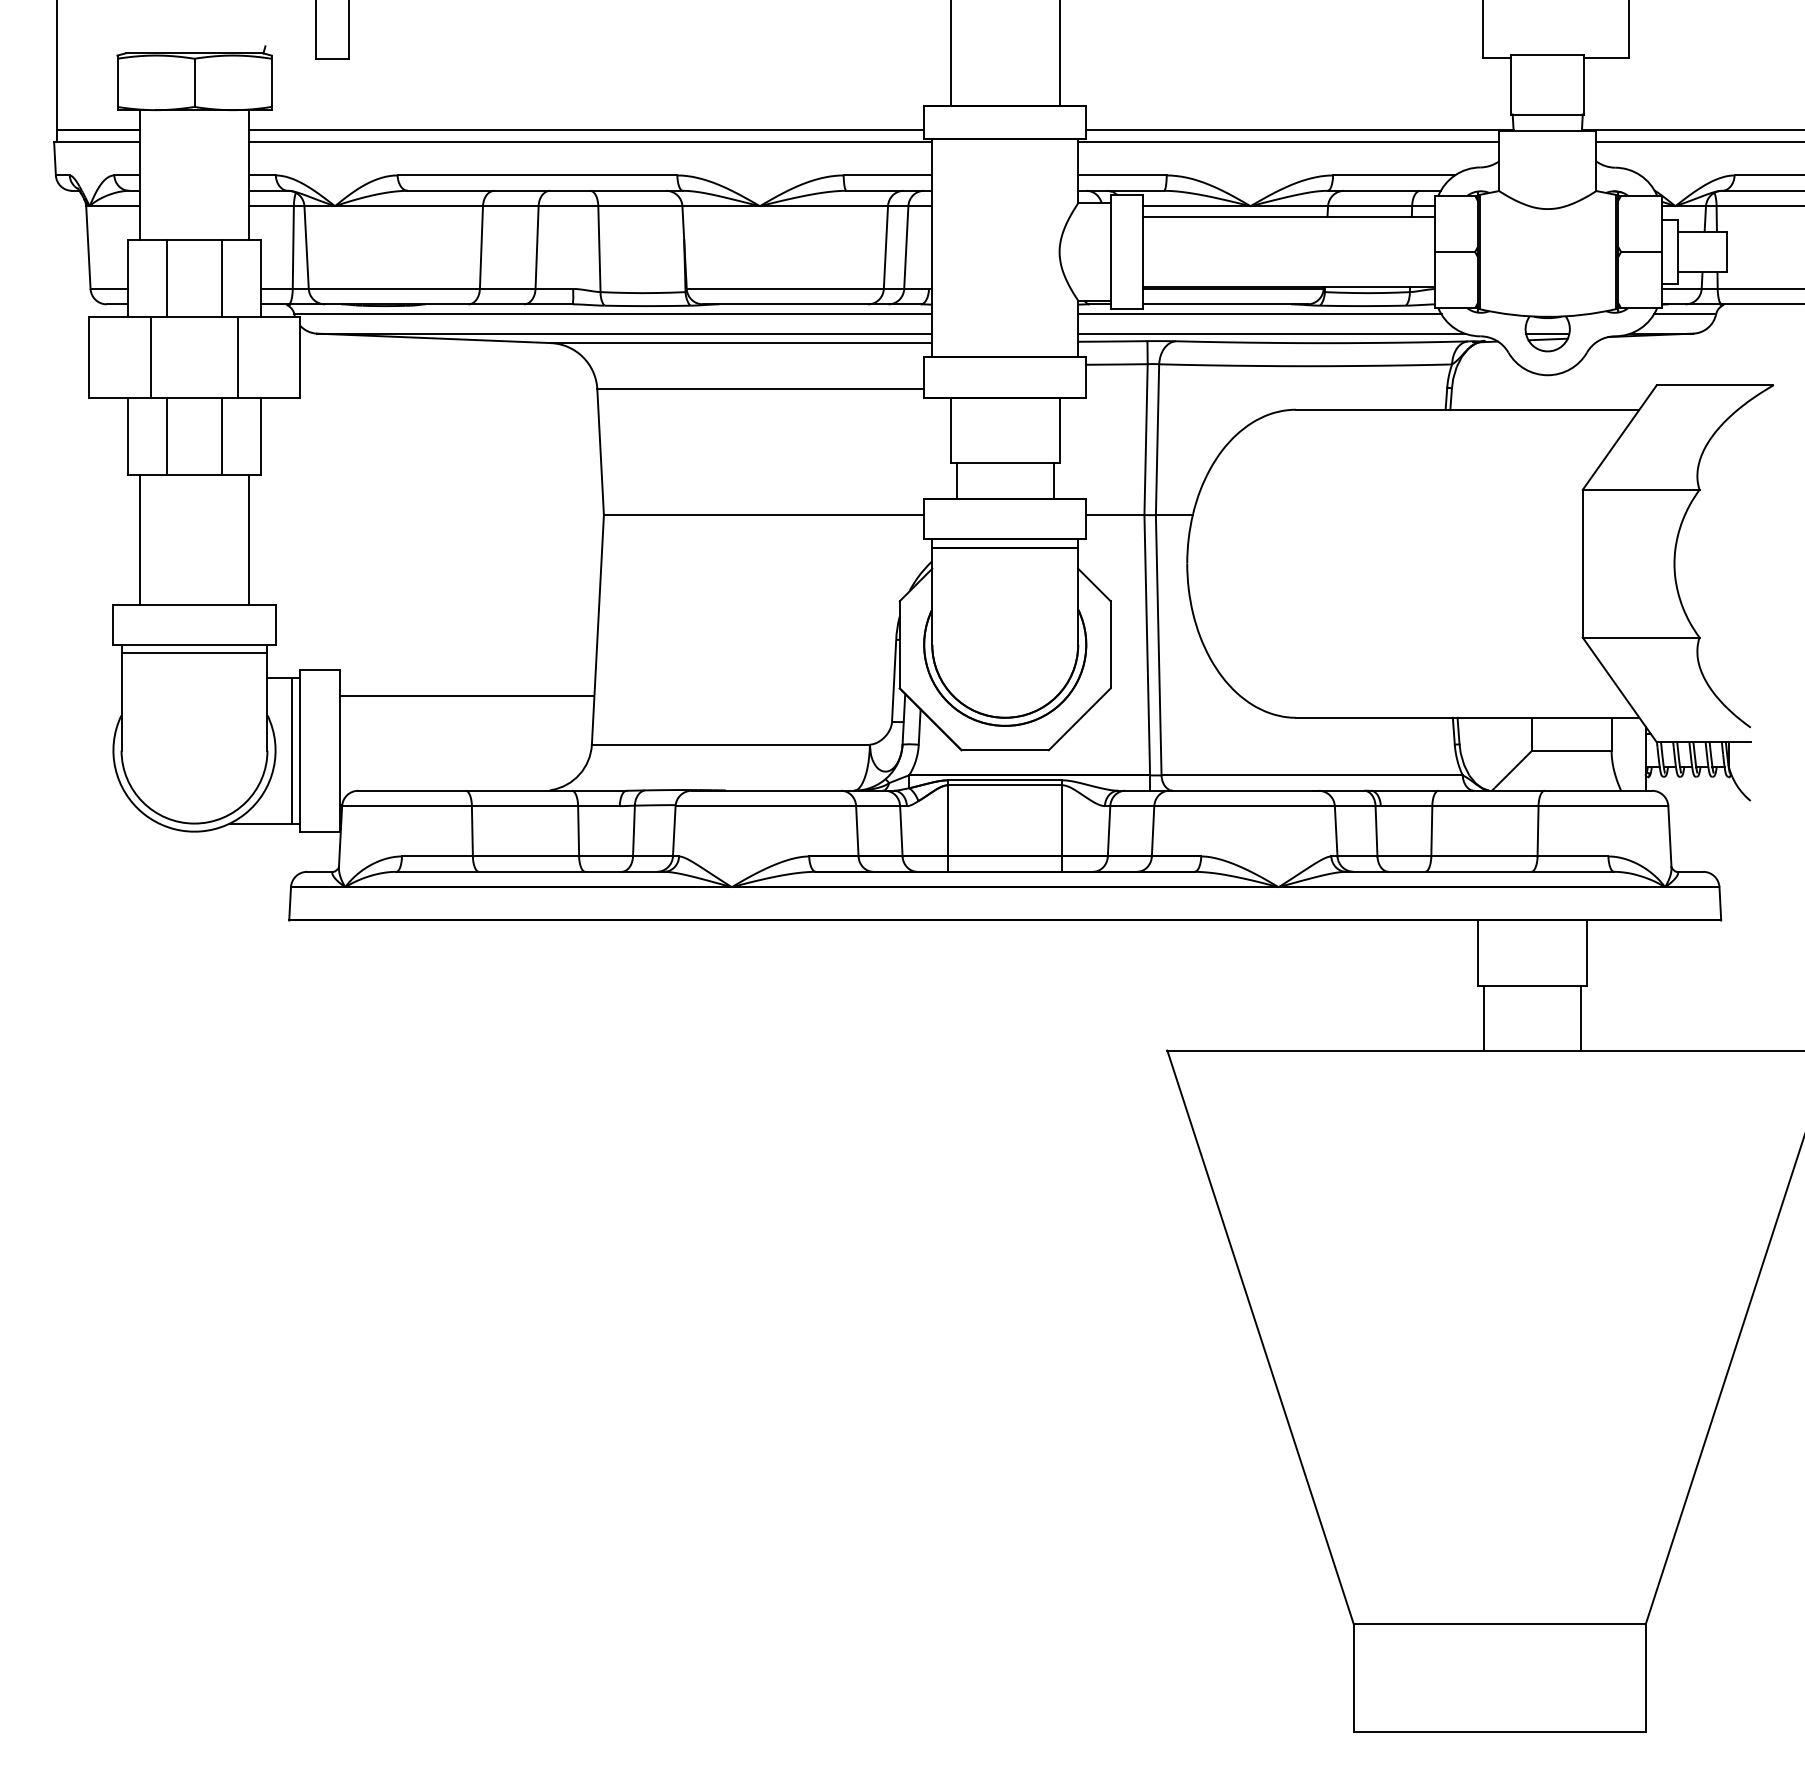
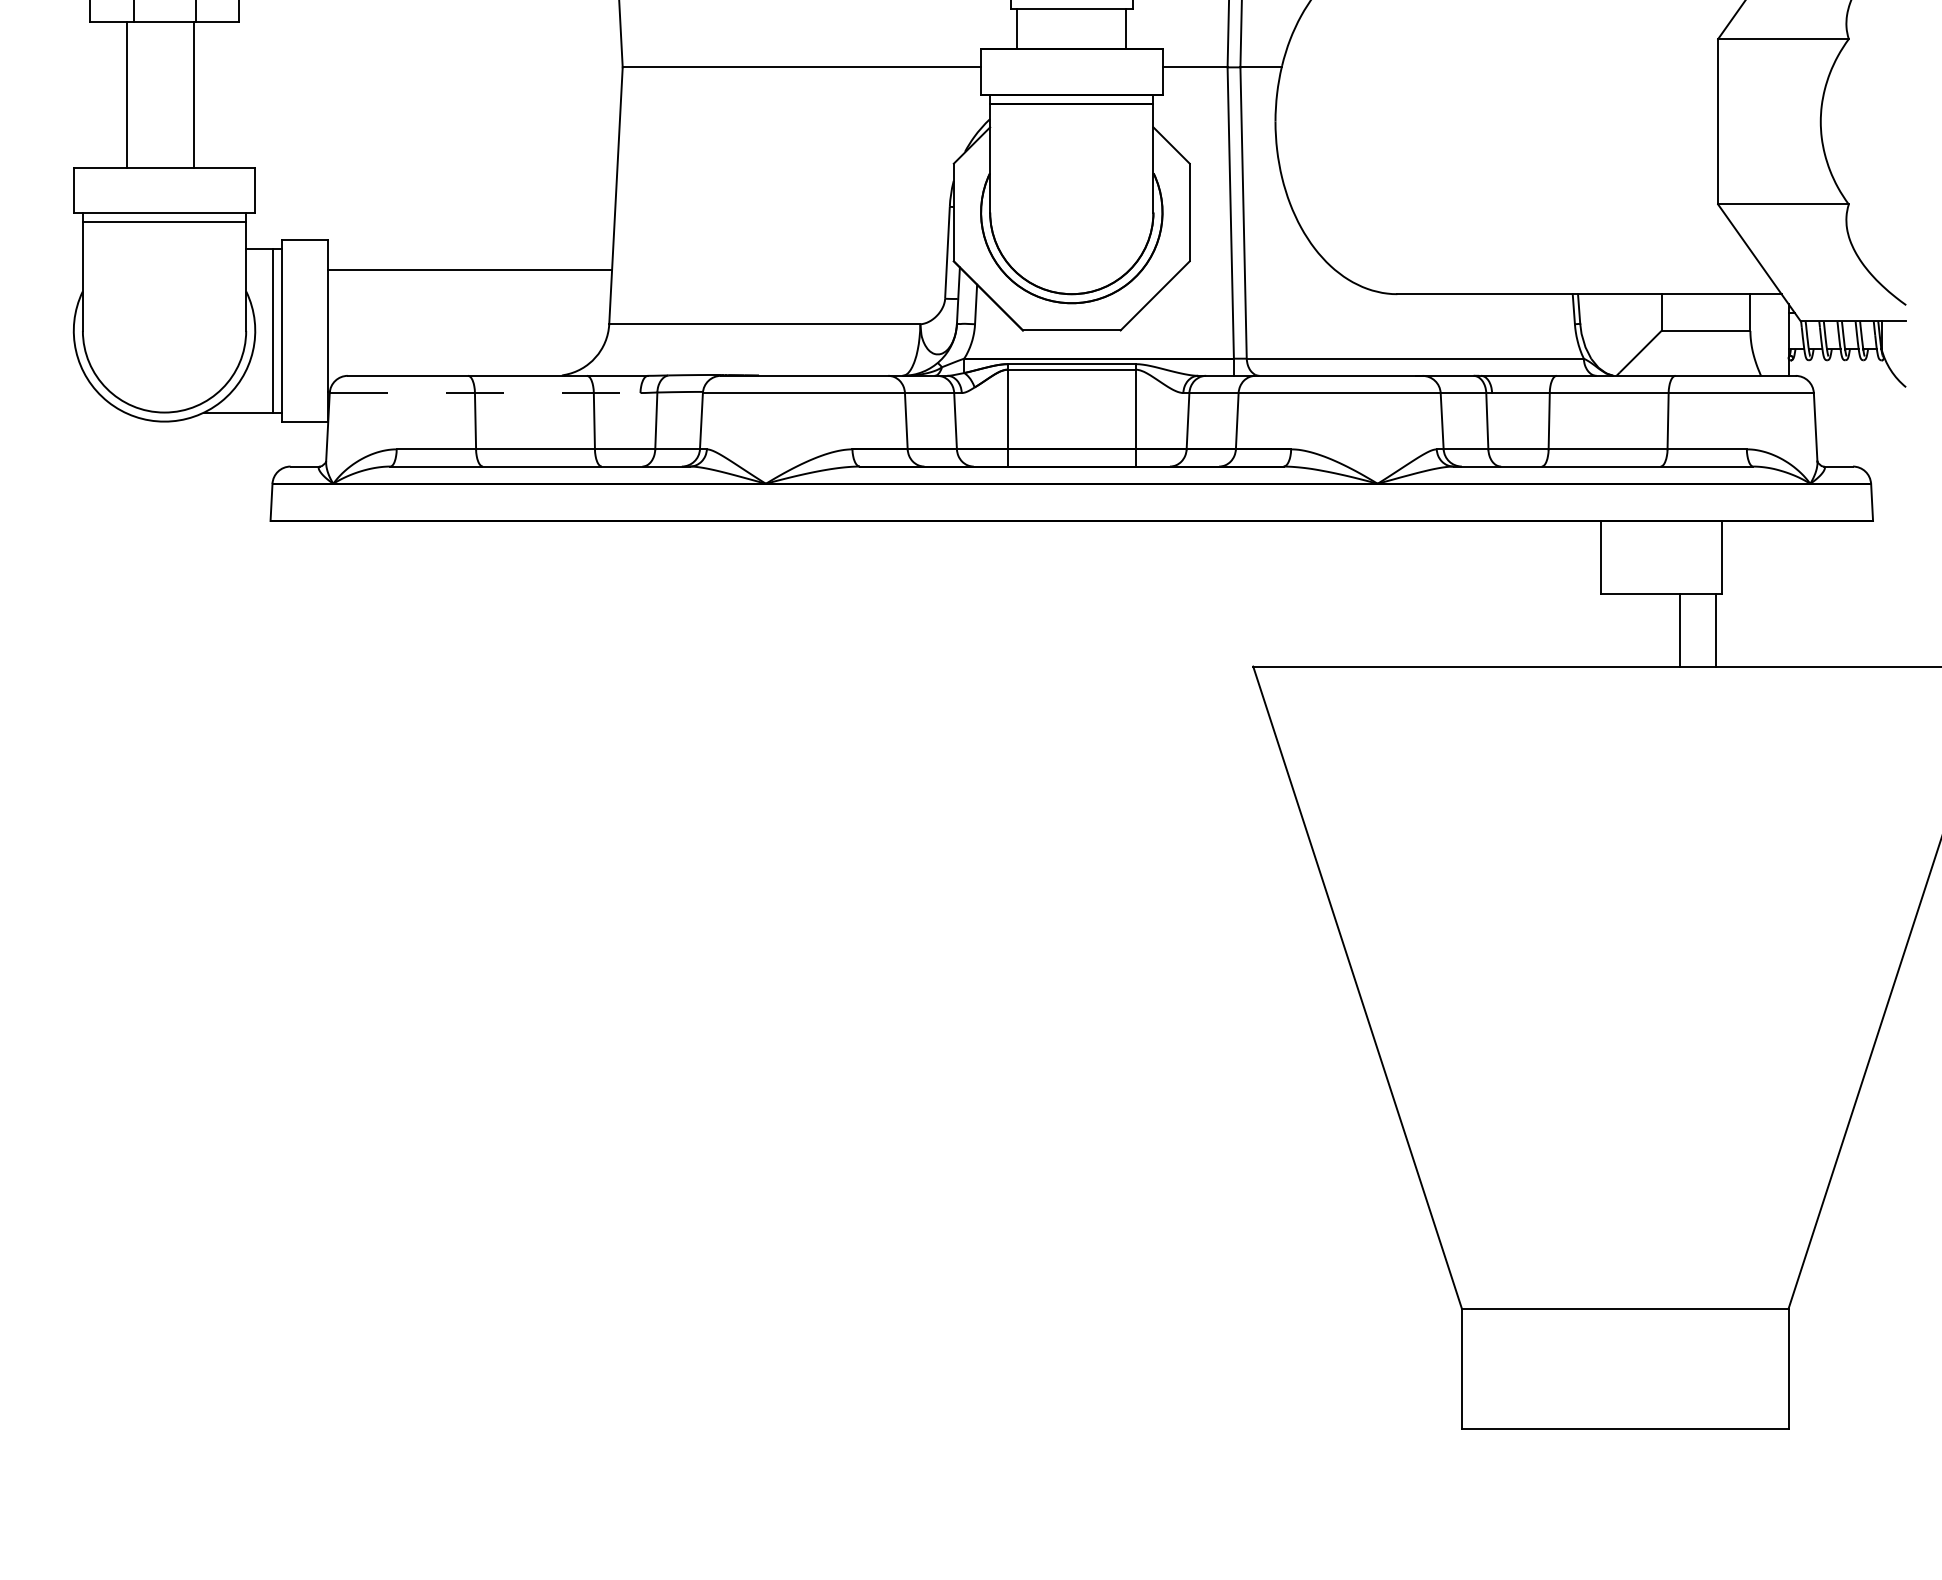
line: (140, 539) -> (194, 94), moved
line: (249, 539) -> (127, 94), moved
line: (480, 806) -> (484, 393), solid -> dashed
line: (1483, 1017) -> (1679, 629), moved

